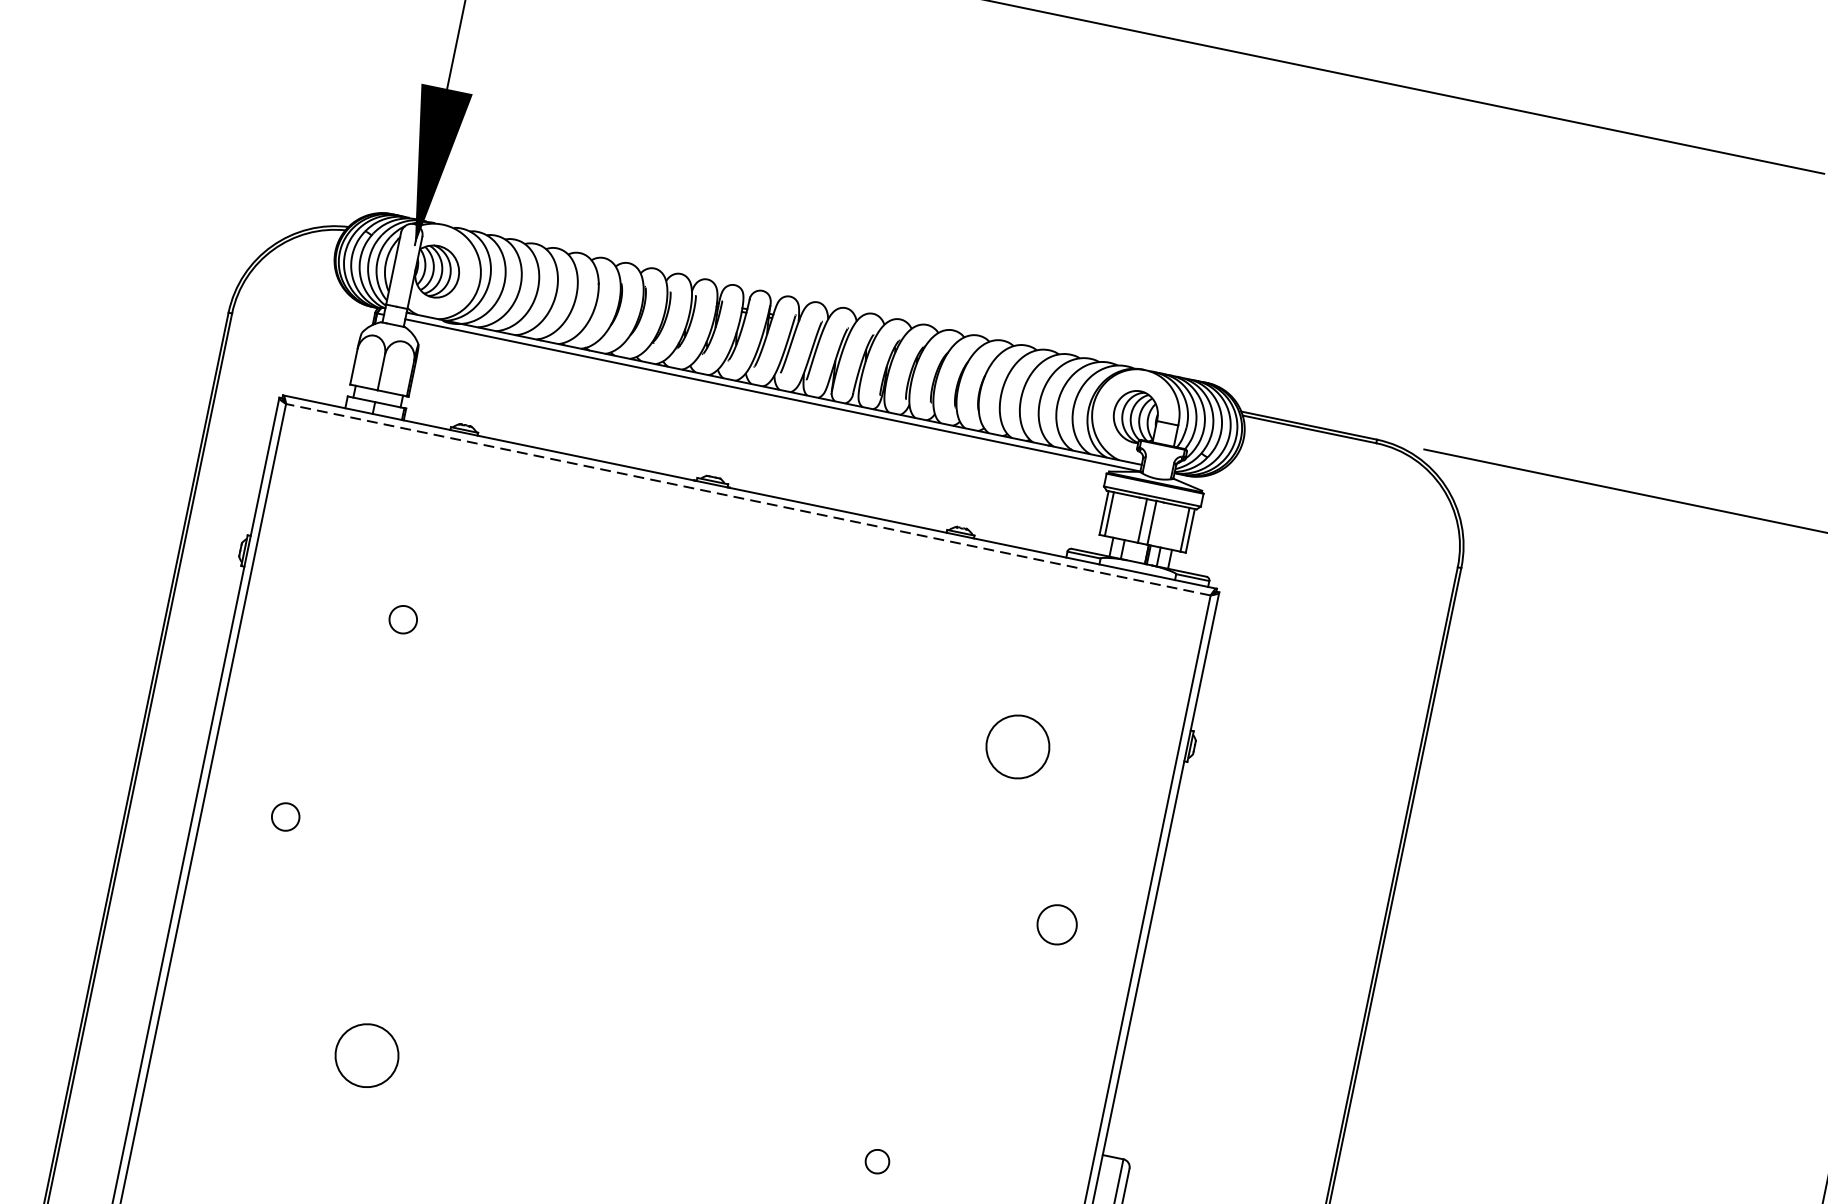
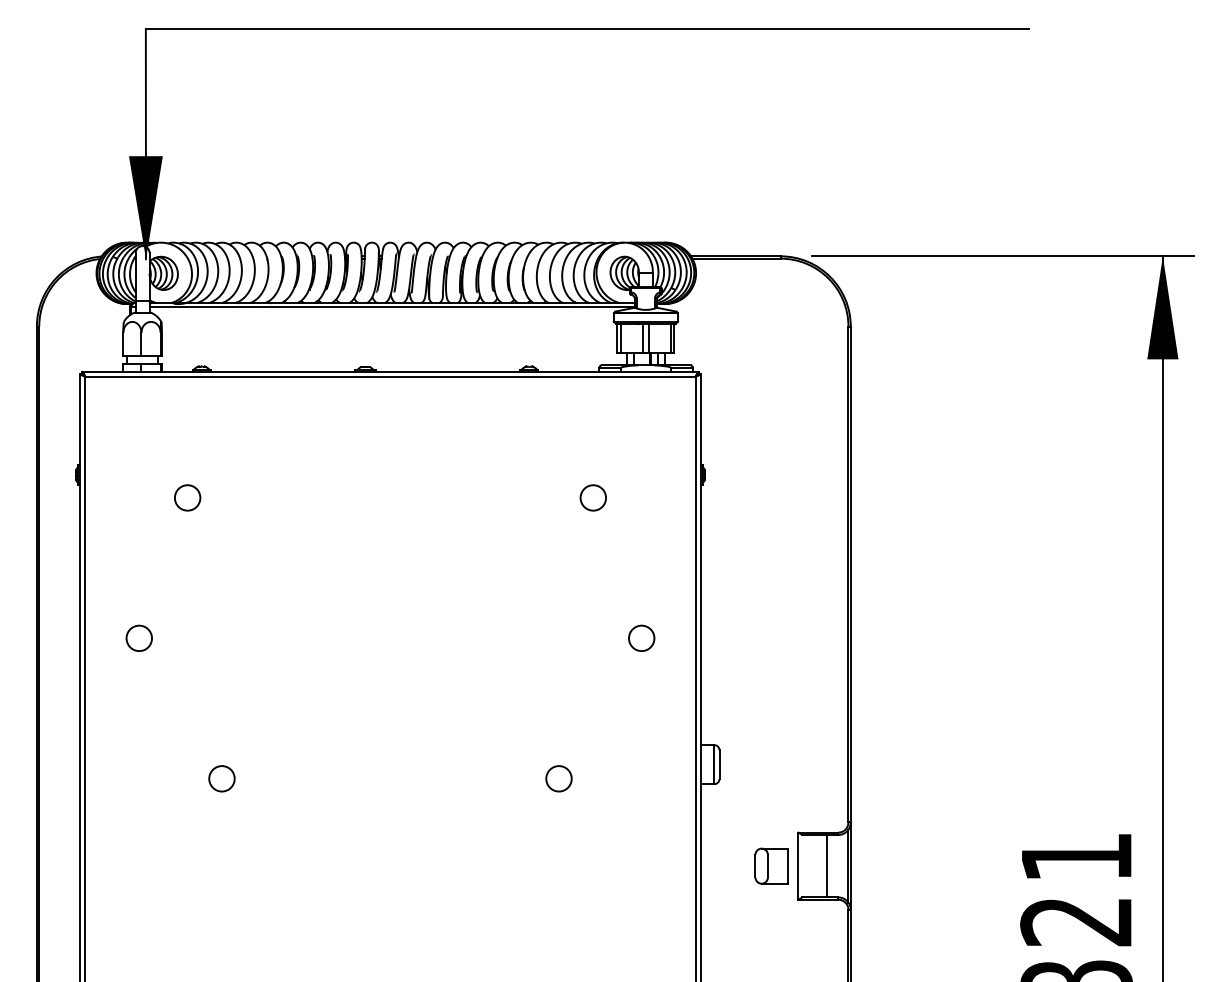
line: (748, 499) -> (390, 376), dashed -> solid
circle: (403, 618) -> (187, 497), size x1.43
circle: (1016, 745) -> (592, 497), size x0.62
circle: (284, 815) -> (138, 637), size x1.43
circle: (1057, 923) -> (641, 637), moved
circle: (366, 1055) -> (221, 778), size x0.62
circle: (876, 1160) -> (558, 778), size x1.67

